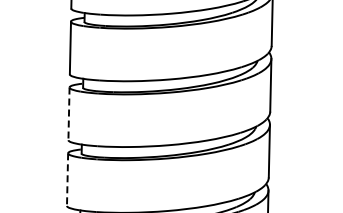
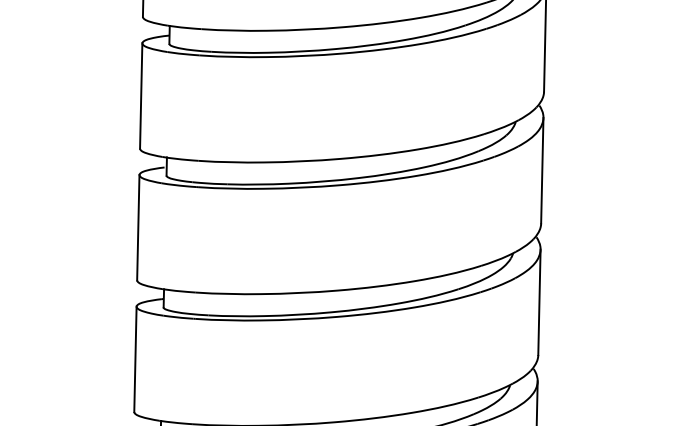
line: (68, 114) -> (137, 229), dashed -> solid
line: (67, 180) -> (135, 361), dashed -> solid

